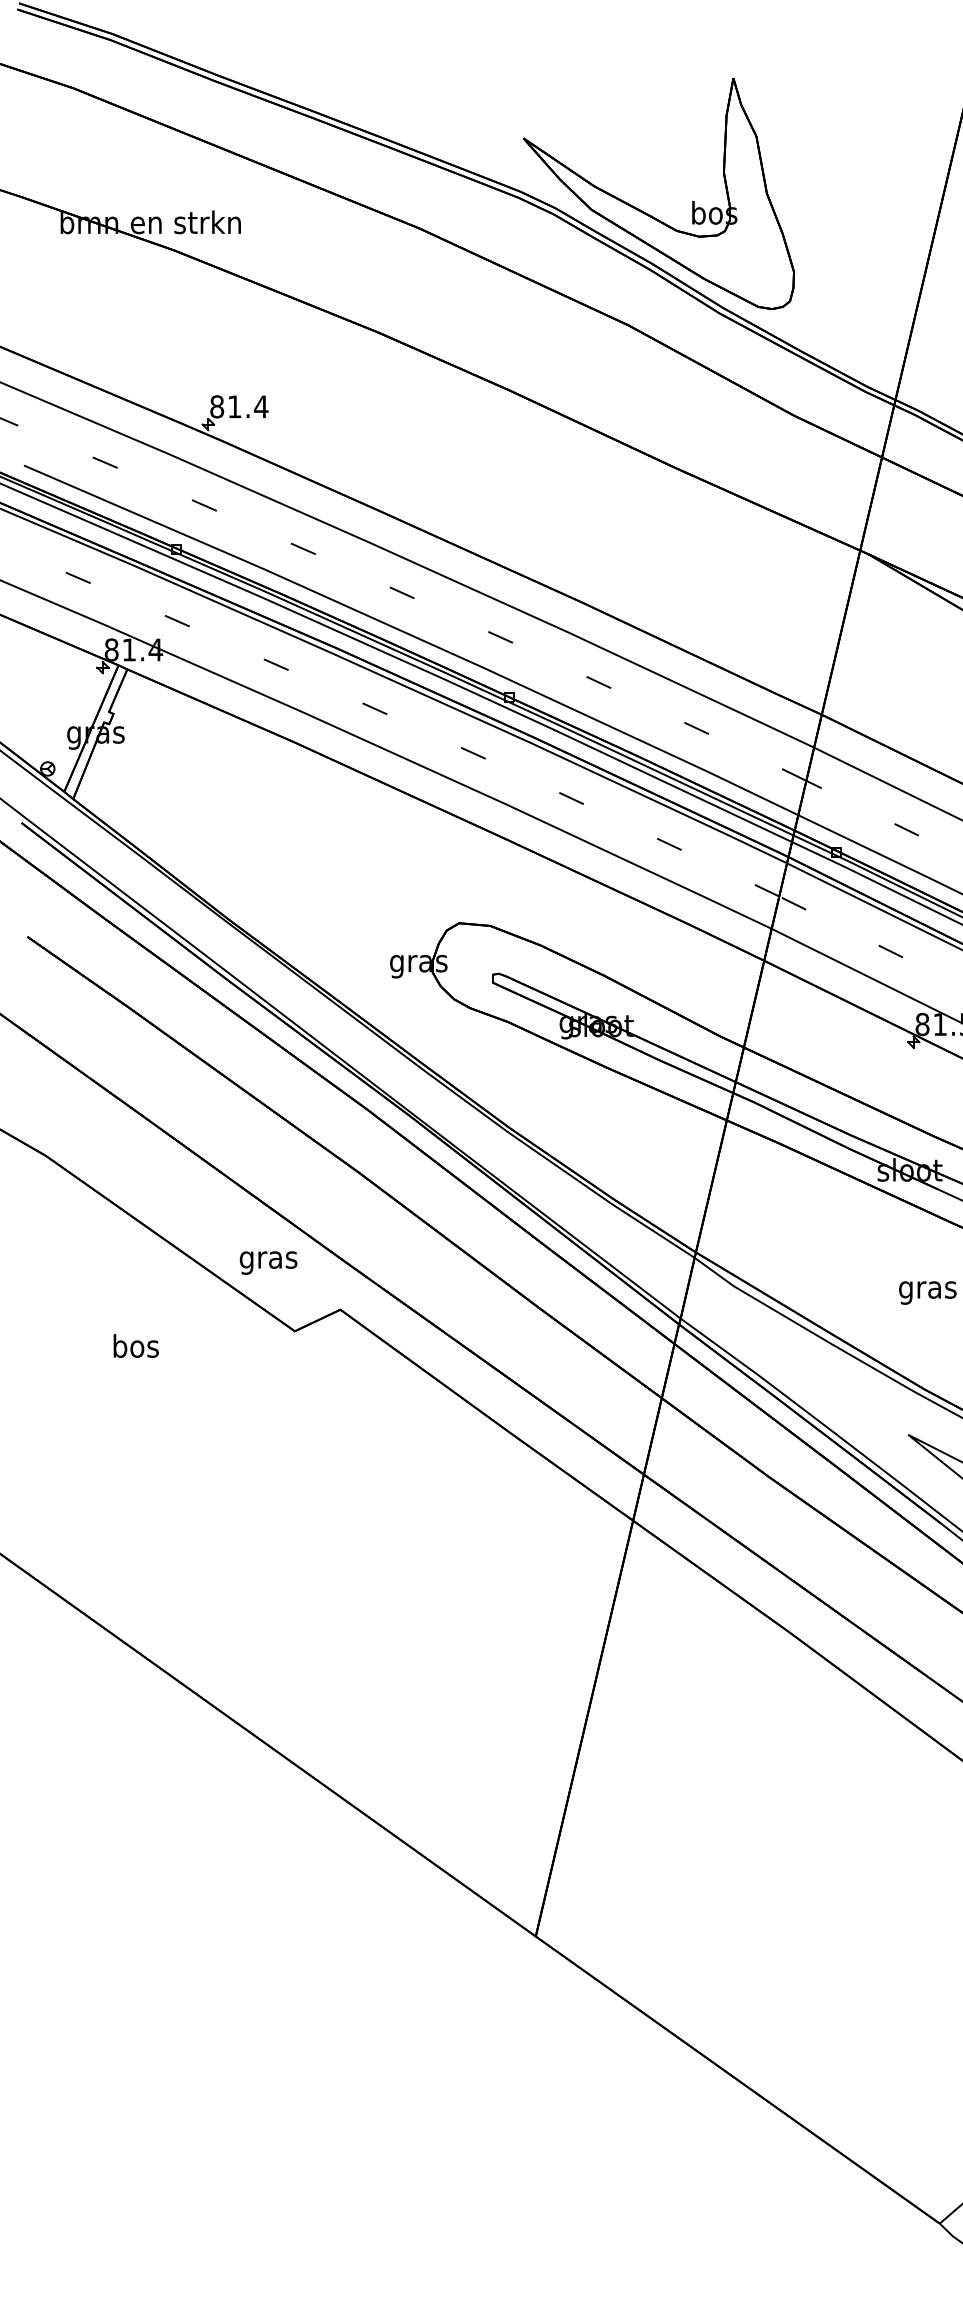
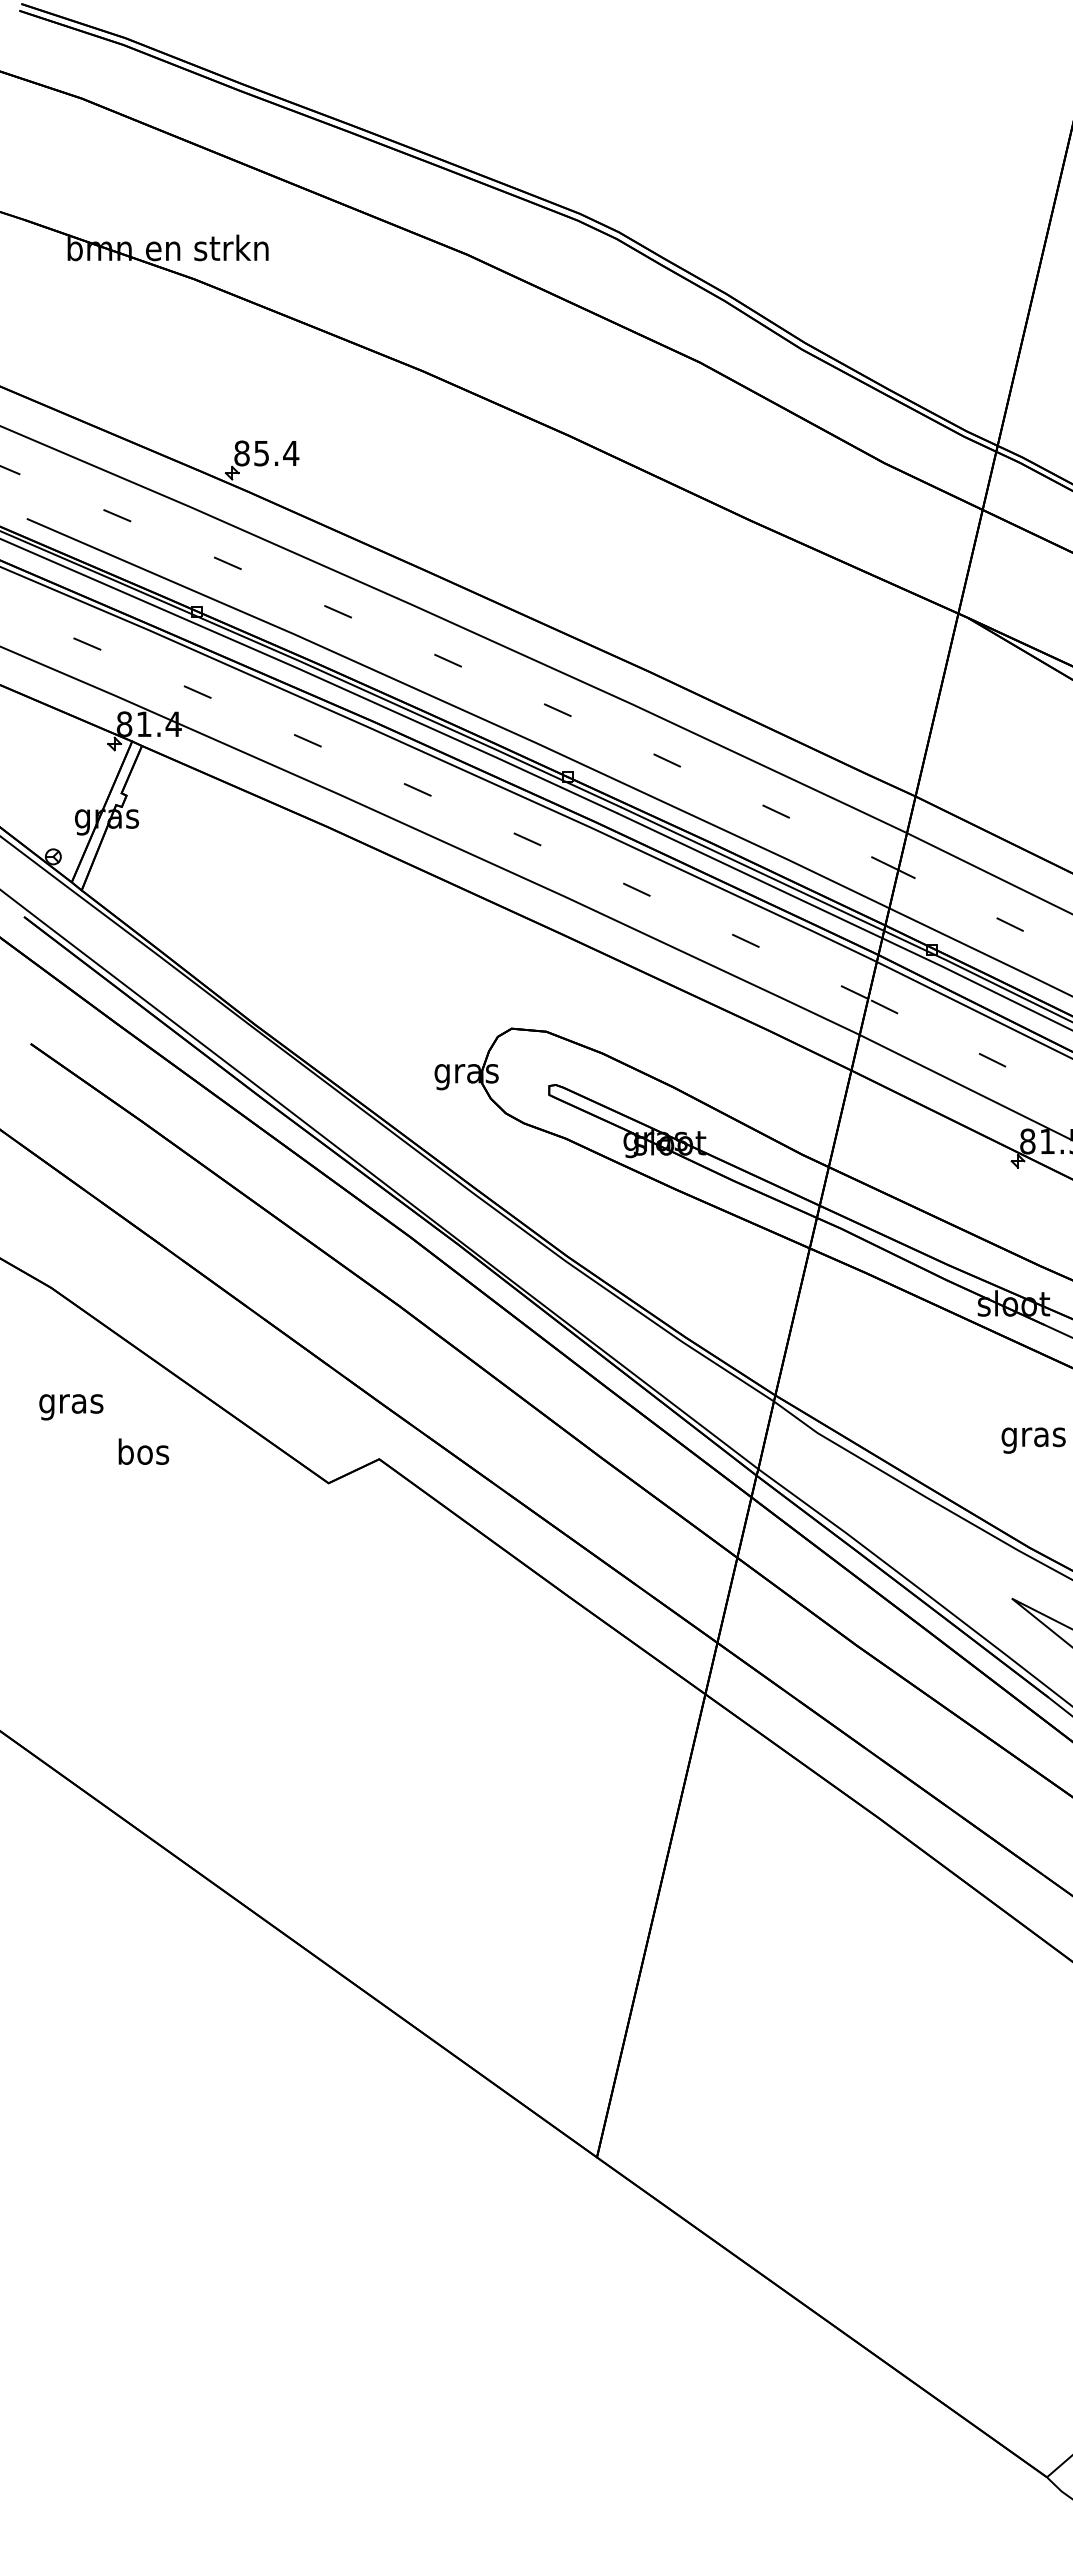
part: (648, 213) -> (722, 238), removed
text: (234, 406) -> (261, 453), 81.4 -> 85.4
text: (268, 1263) -> (71, 1407), moved
text: (135, 1345) -> (143, 1451), moved

